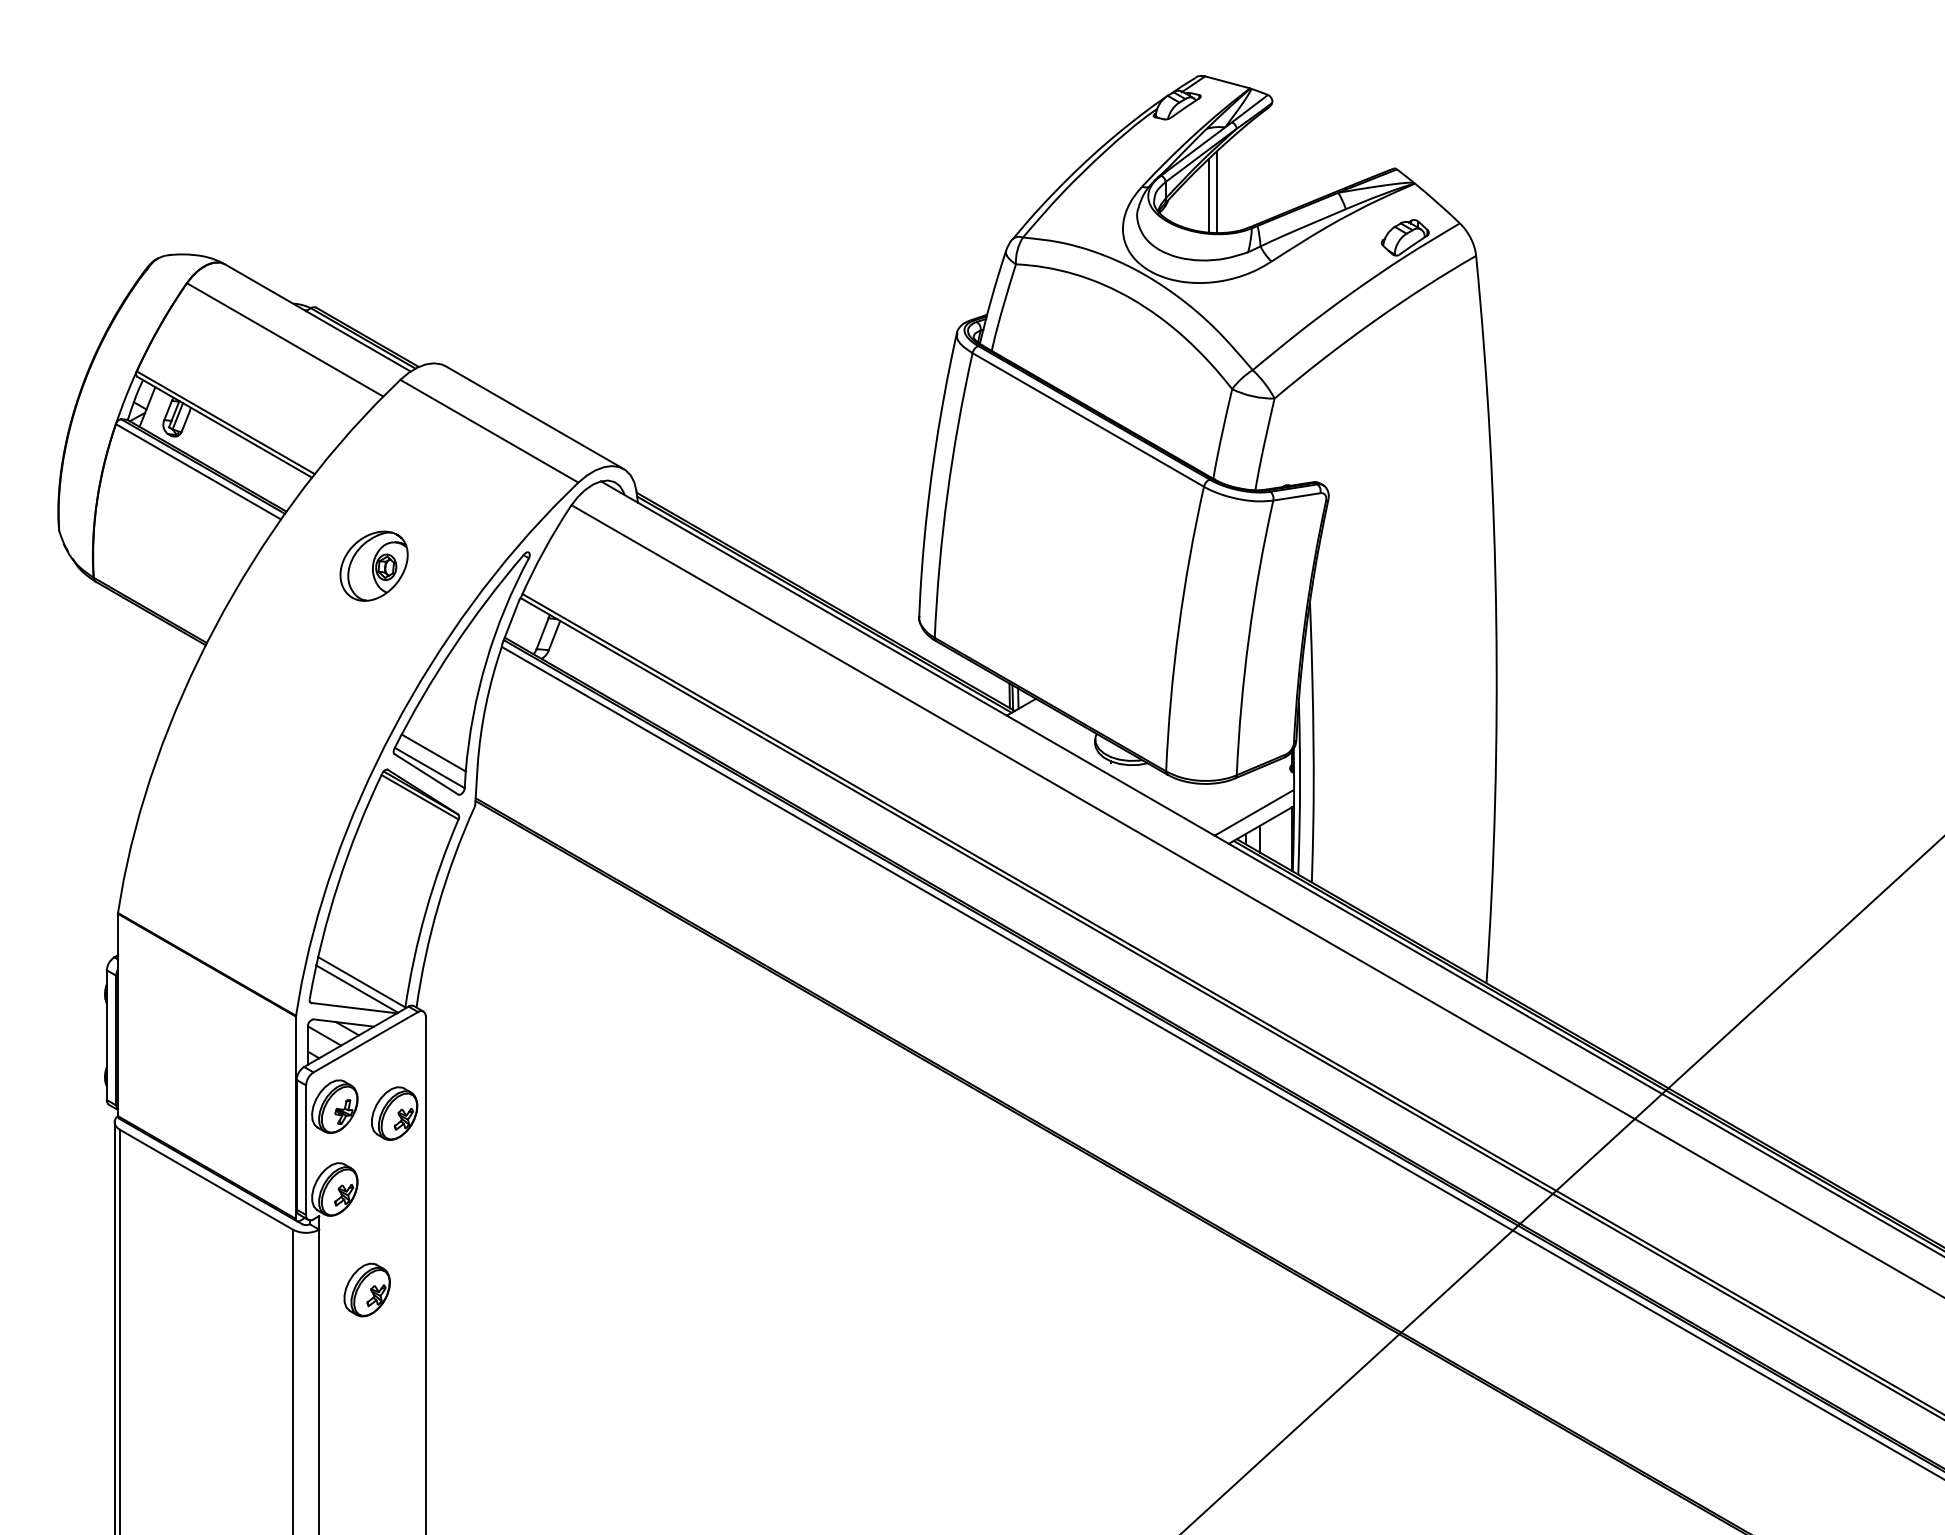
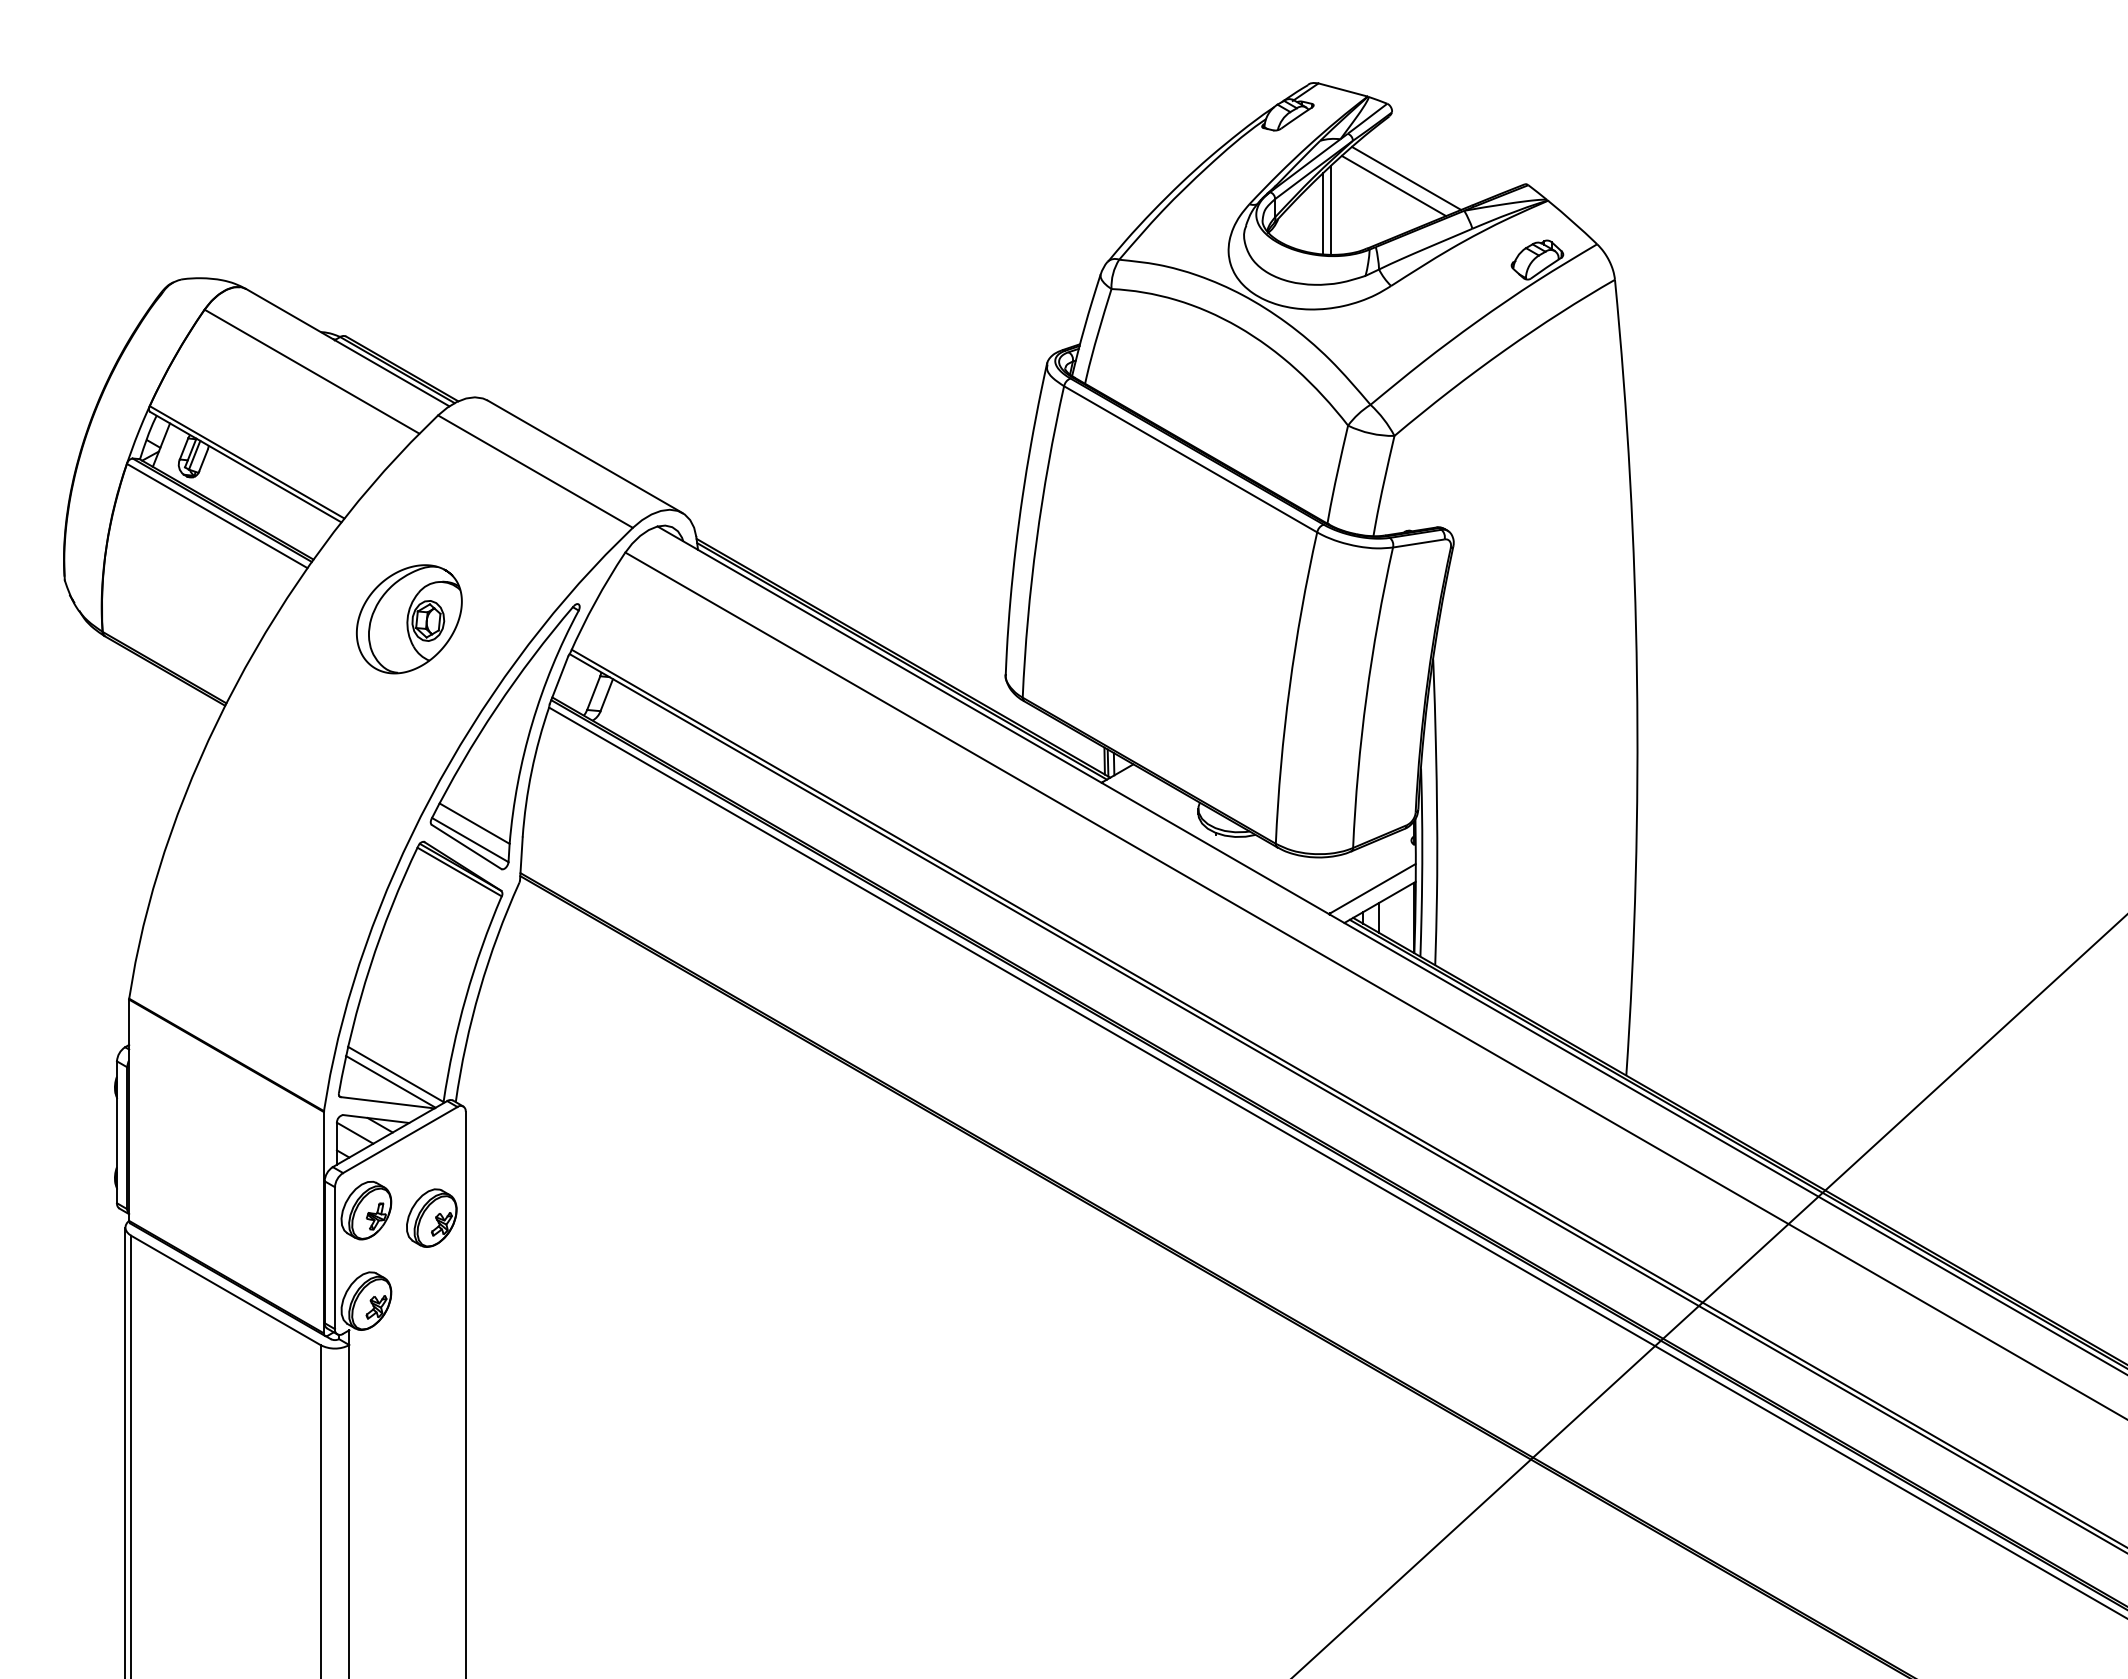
line: (1285, 162) -> (1406, 177), added
line: (1273, 169) -> (1393, 185), added
part: (374, 566) -> (409, 619), size x1.43
part: (366, 1289) -> (401, 1410), removed

